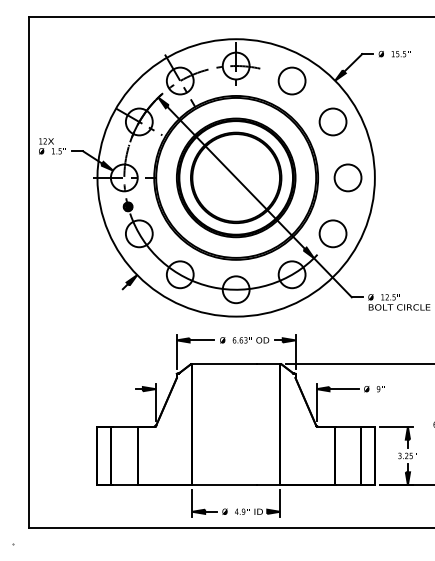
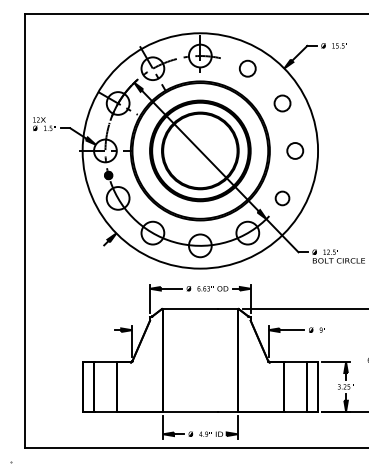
circle: (291, 80) -> (247, 68), size x0.7
circle: (332, 121) -> (282, 103), size x0.7
circle: (347, 177) -> (294, 150), size x0.7
circle: (332, 233) -> (282, 198), size x0.6

